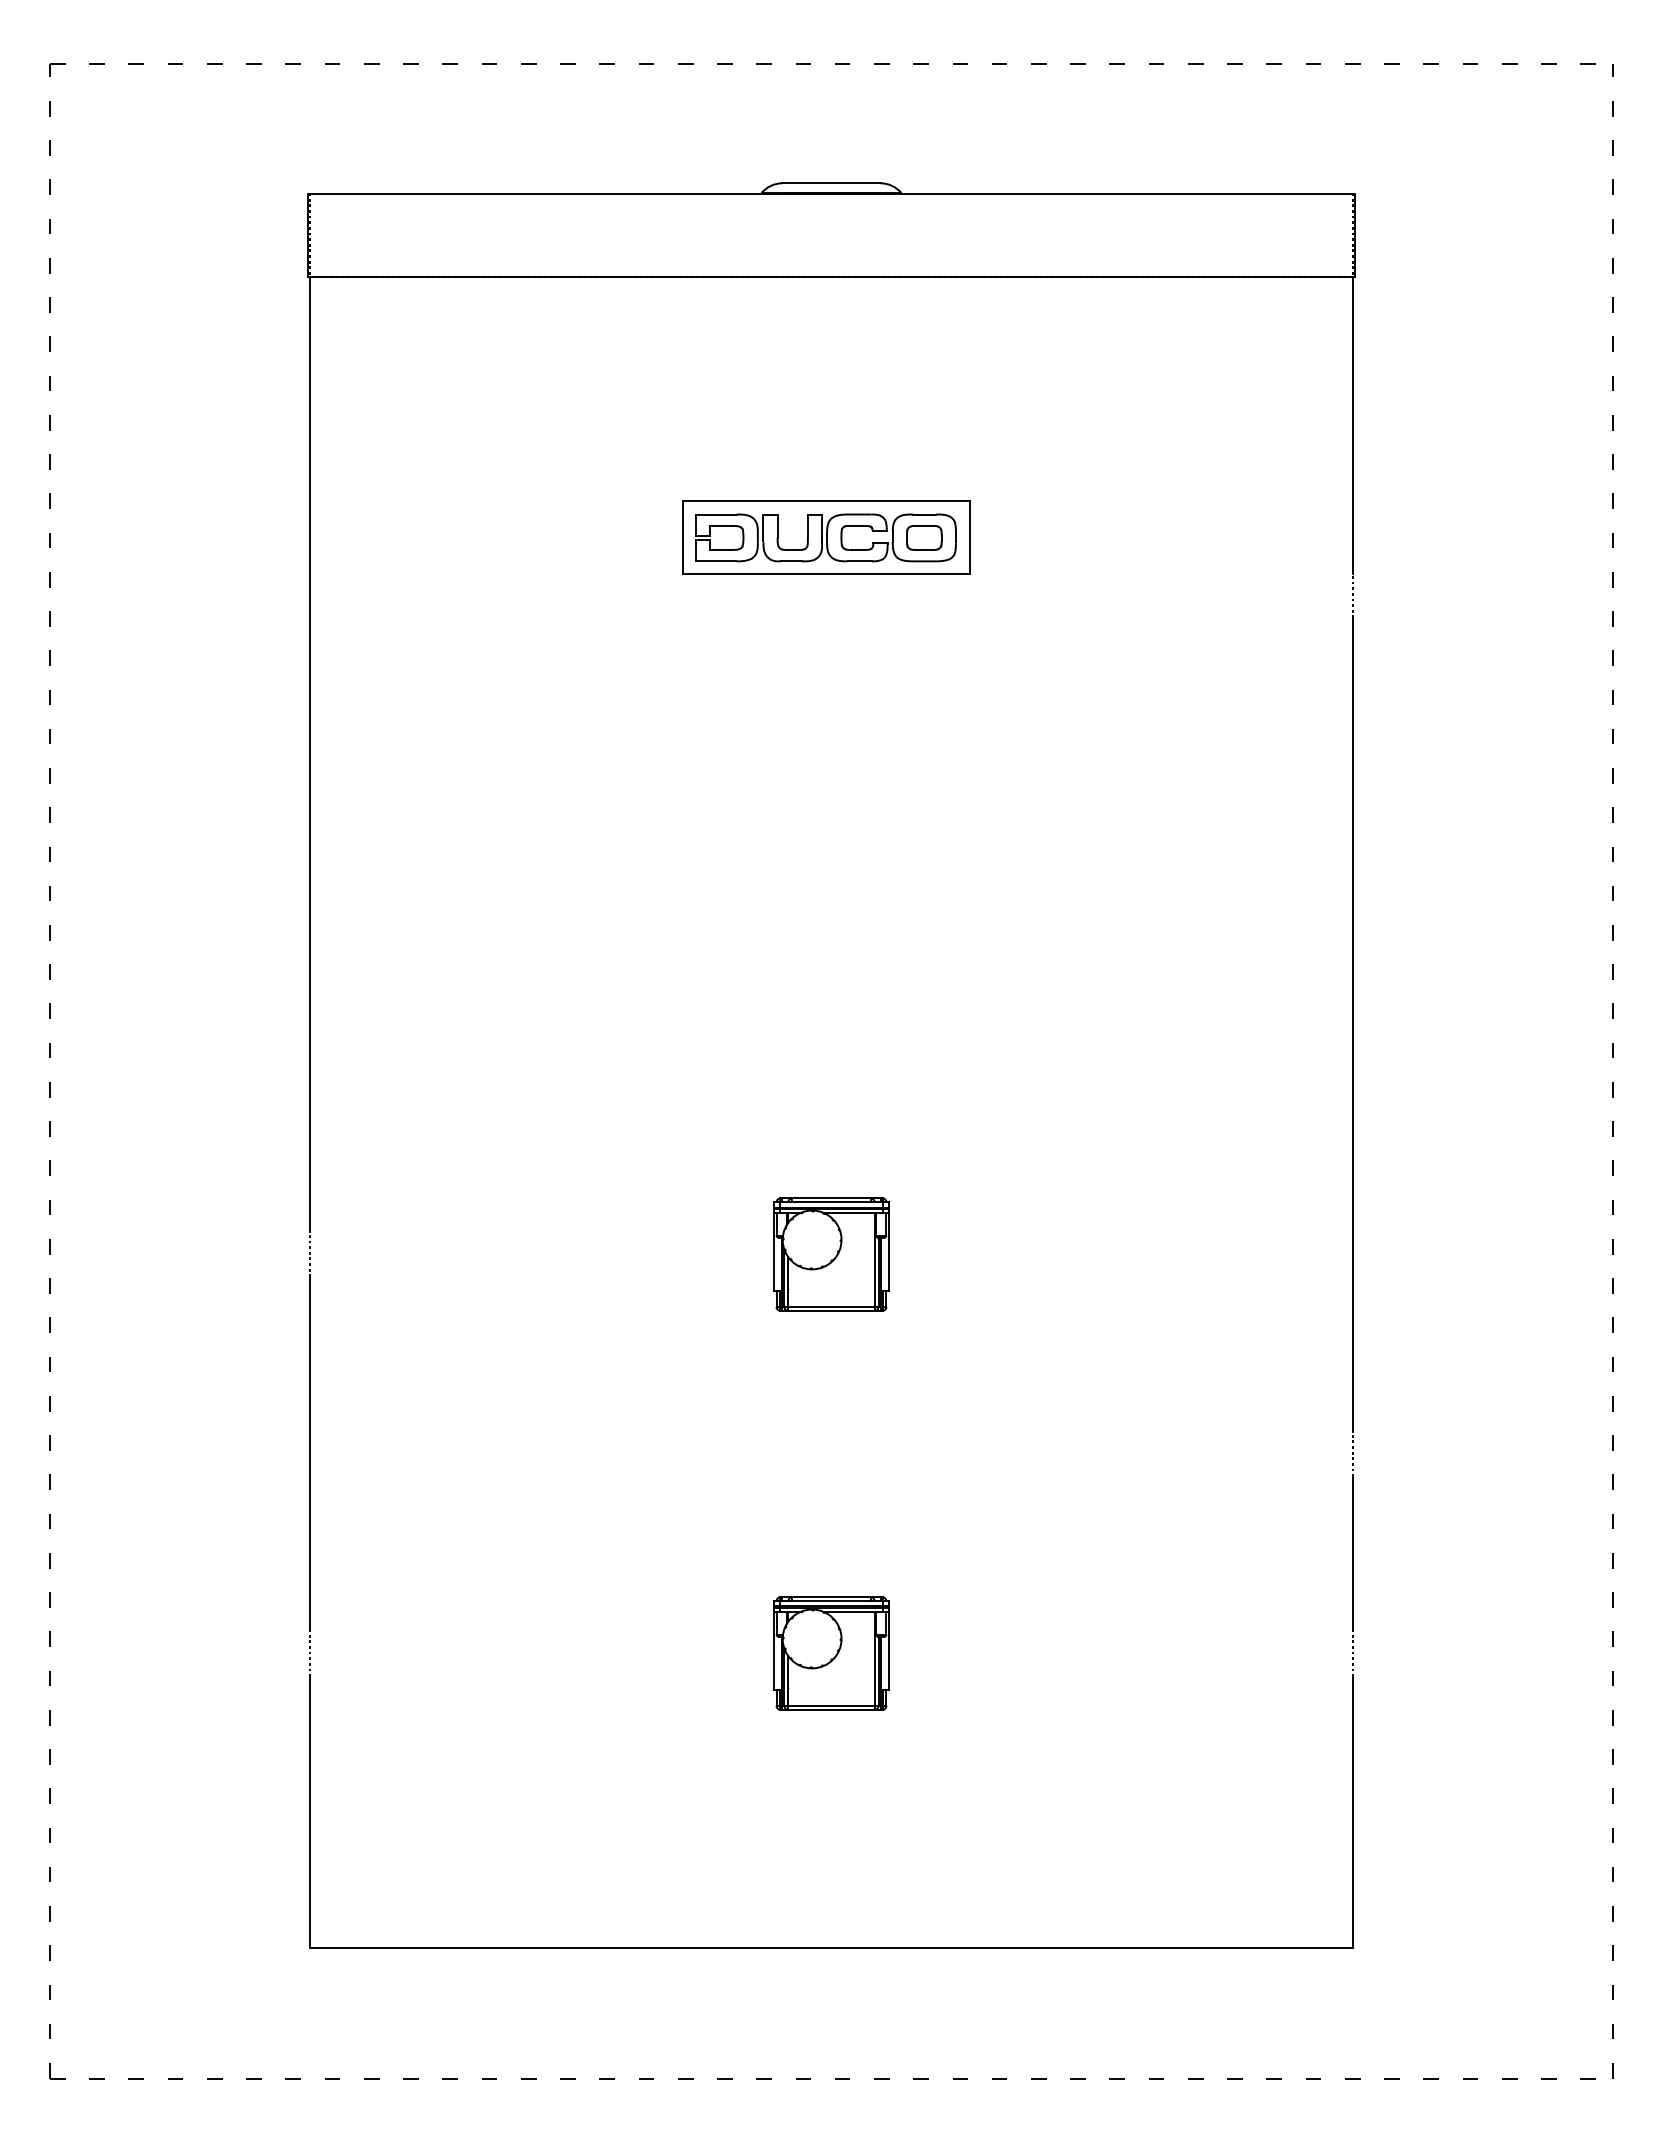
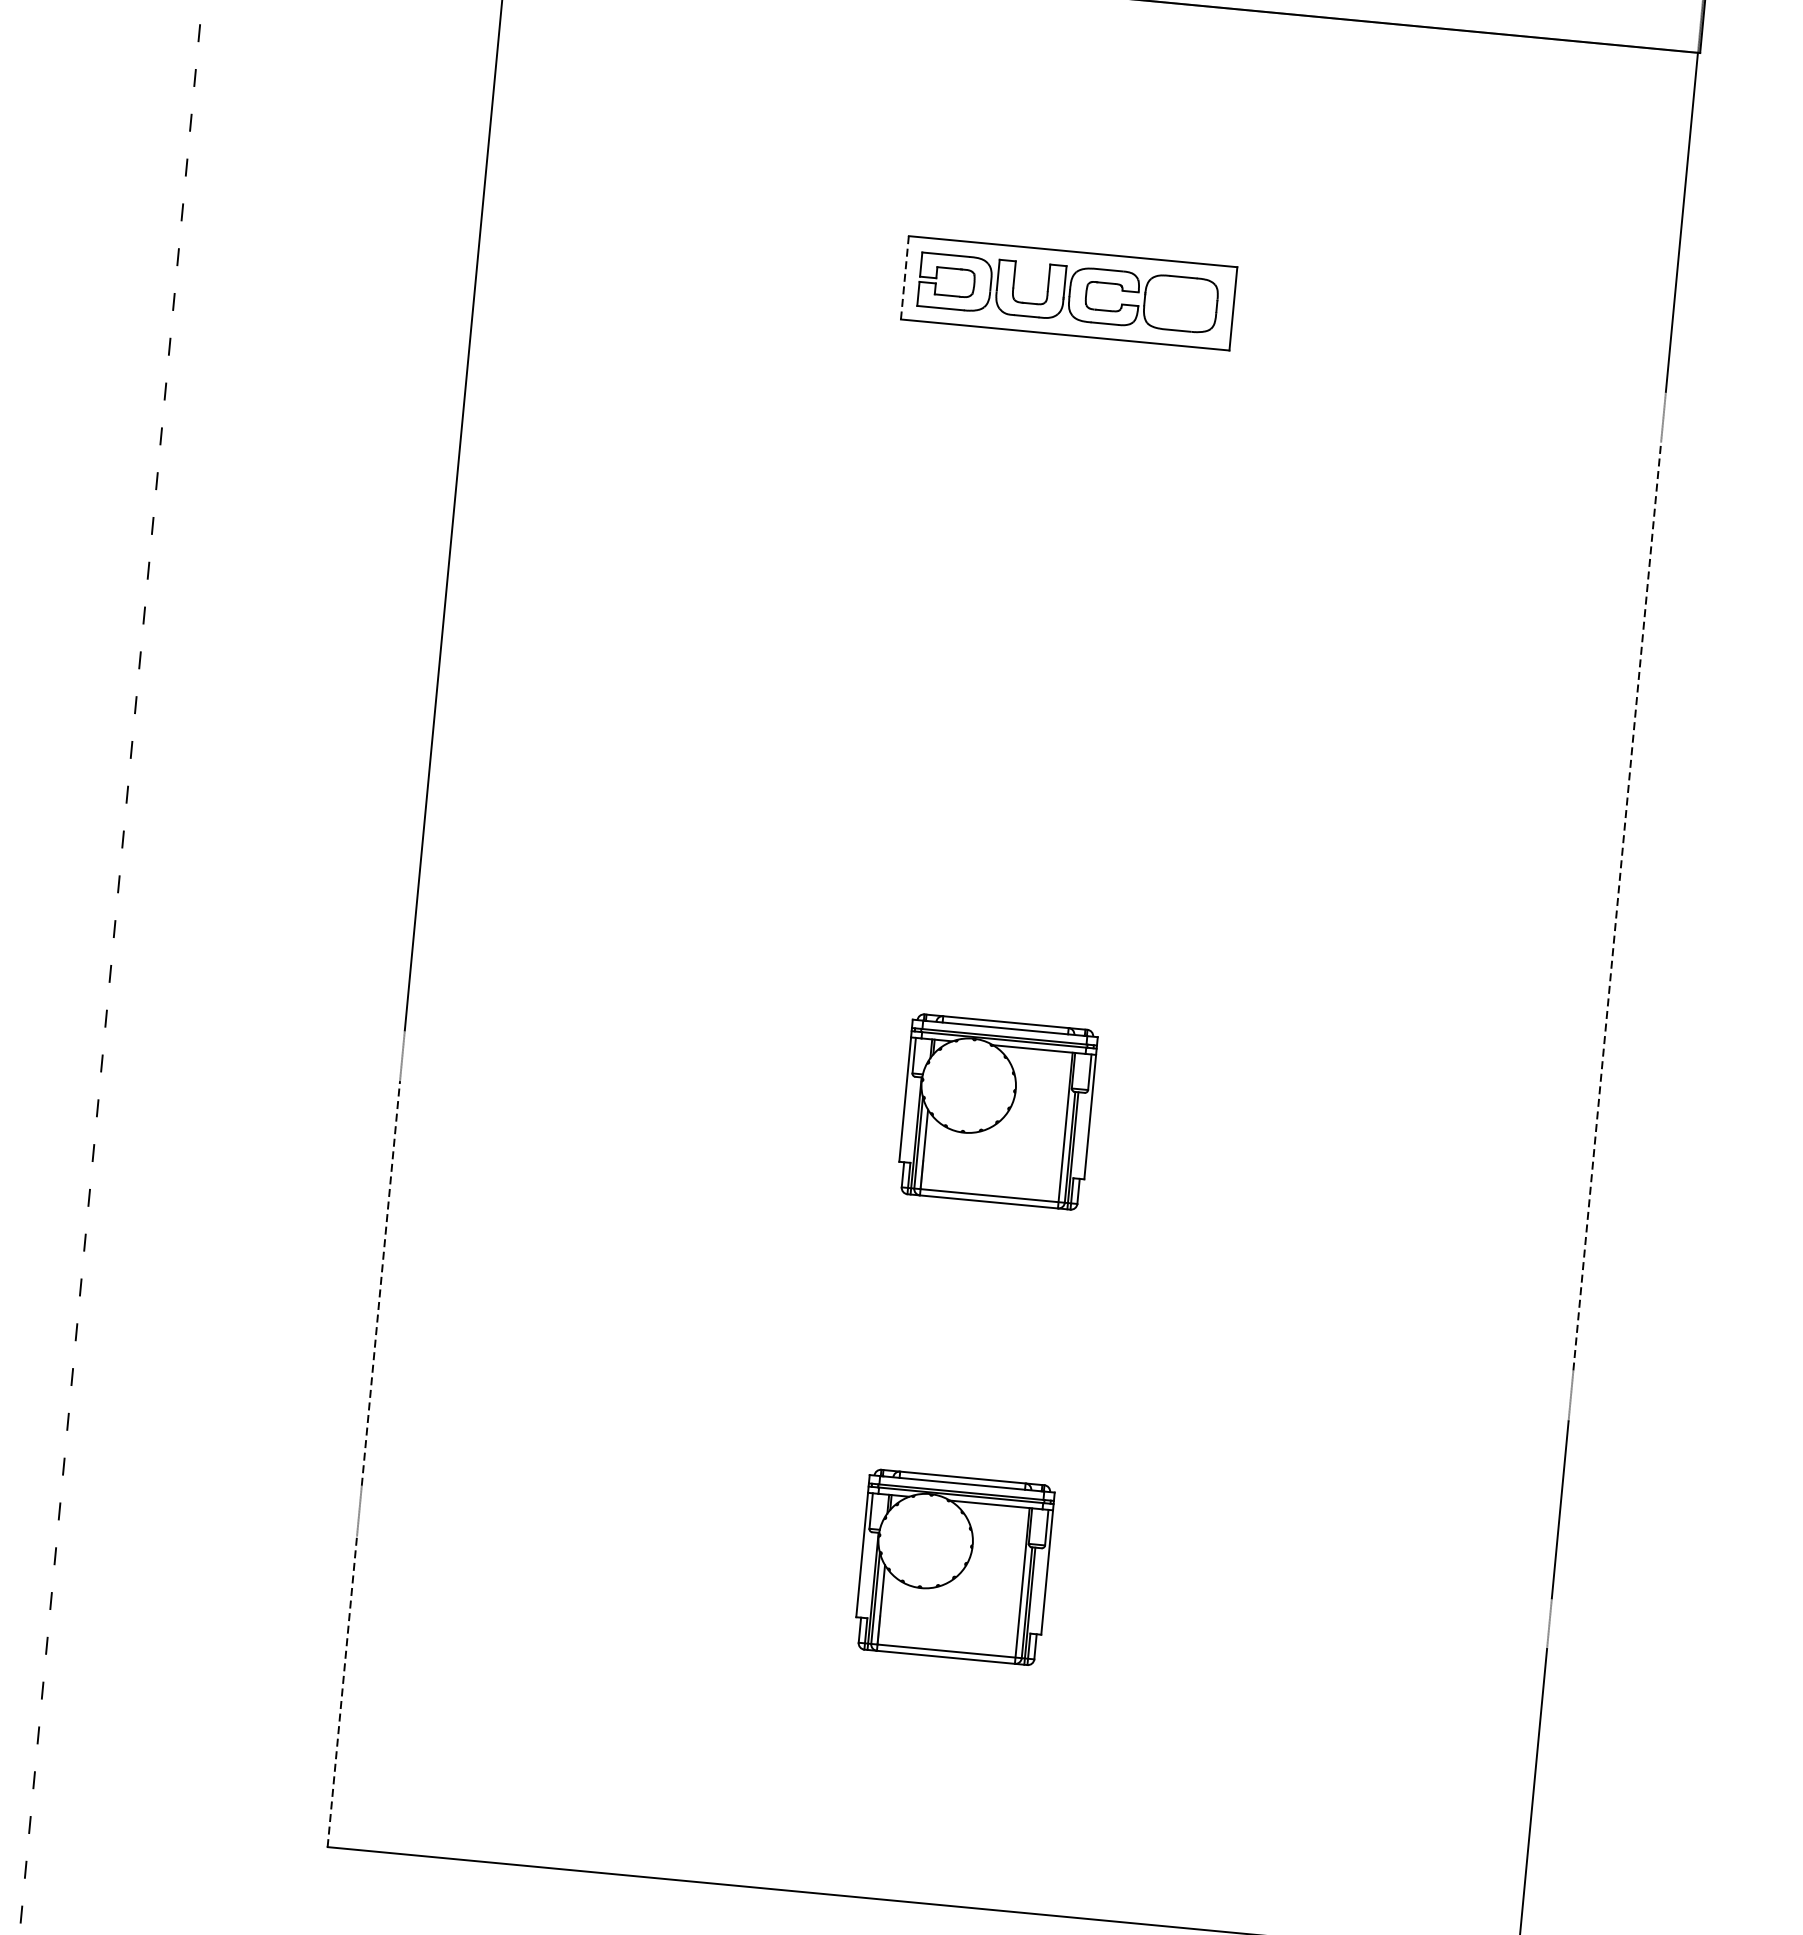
line: (682, 537) -> (904, 277), solid -> dashed
part: (924, 537) -> (1181, 303), removed
line: (1352, 1024) -> (1617, 905), solid -> dashed
part: (831, 1254) -> (997, 1111), size x1.4
line: (310, 1453) -> (381, 1282), solid -> dashed
part: (831, 1653) -> (954, 1567), size x1.4
line: (310, 1811) -> (342, 1691), solid -> dashed

